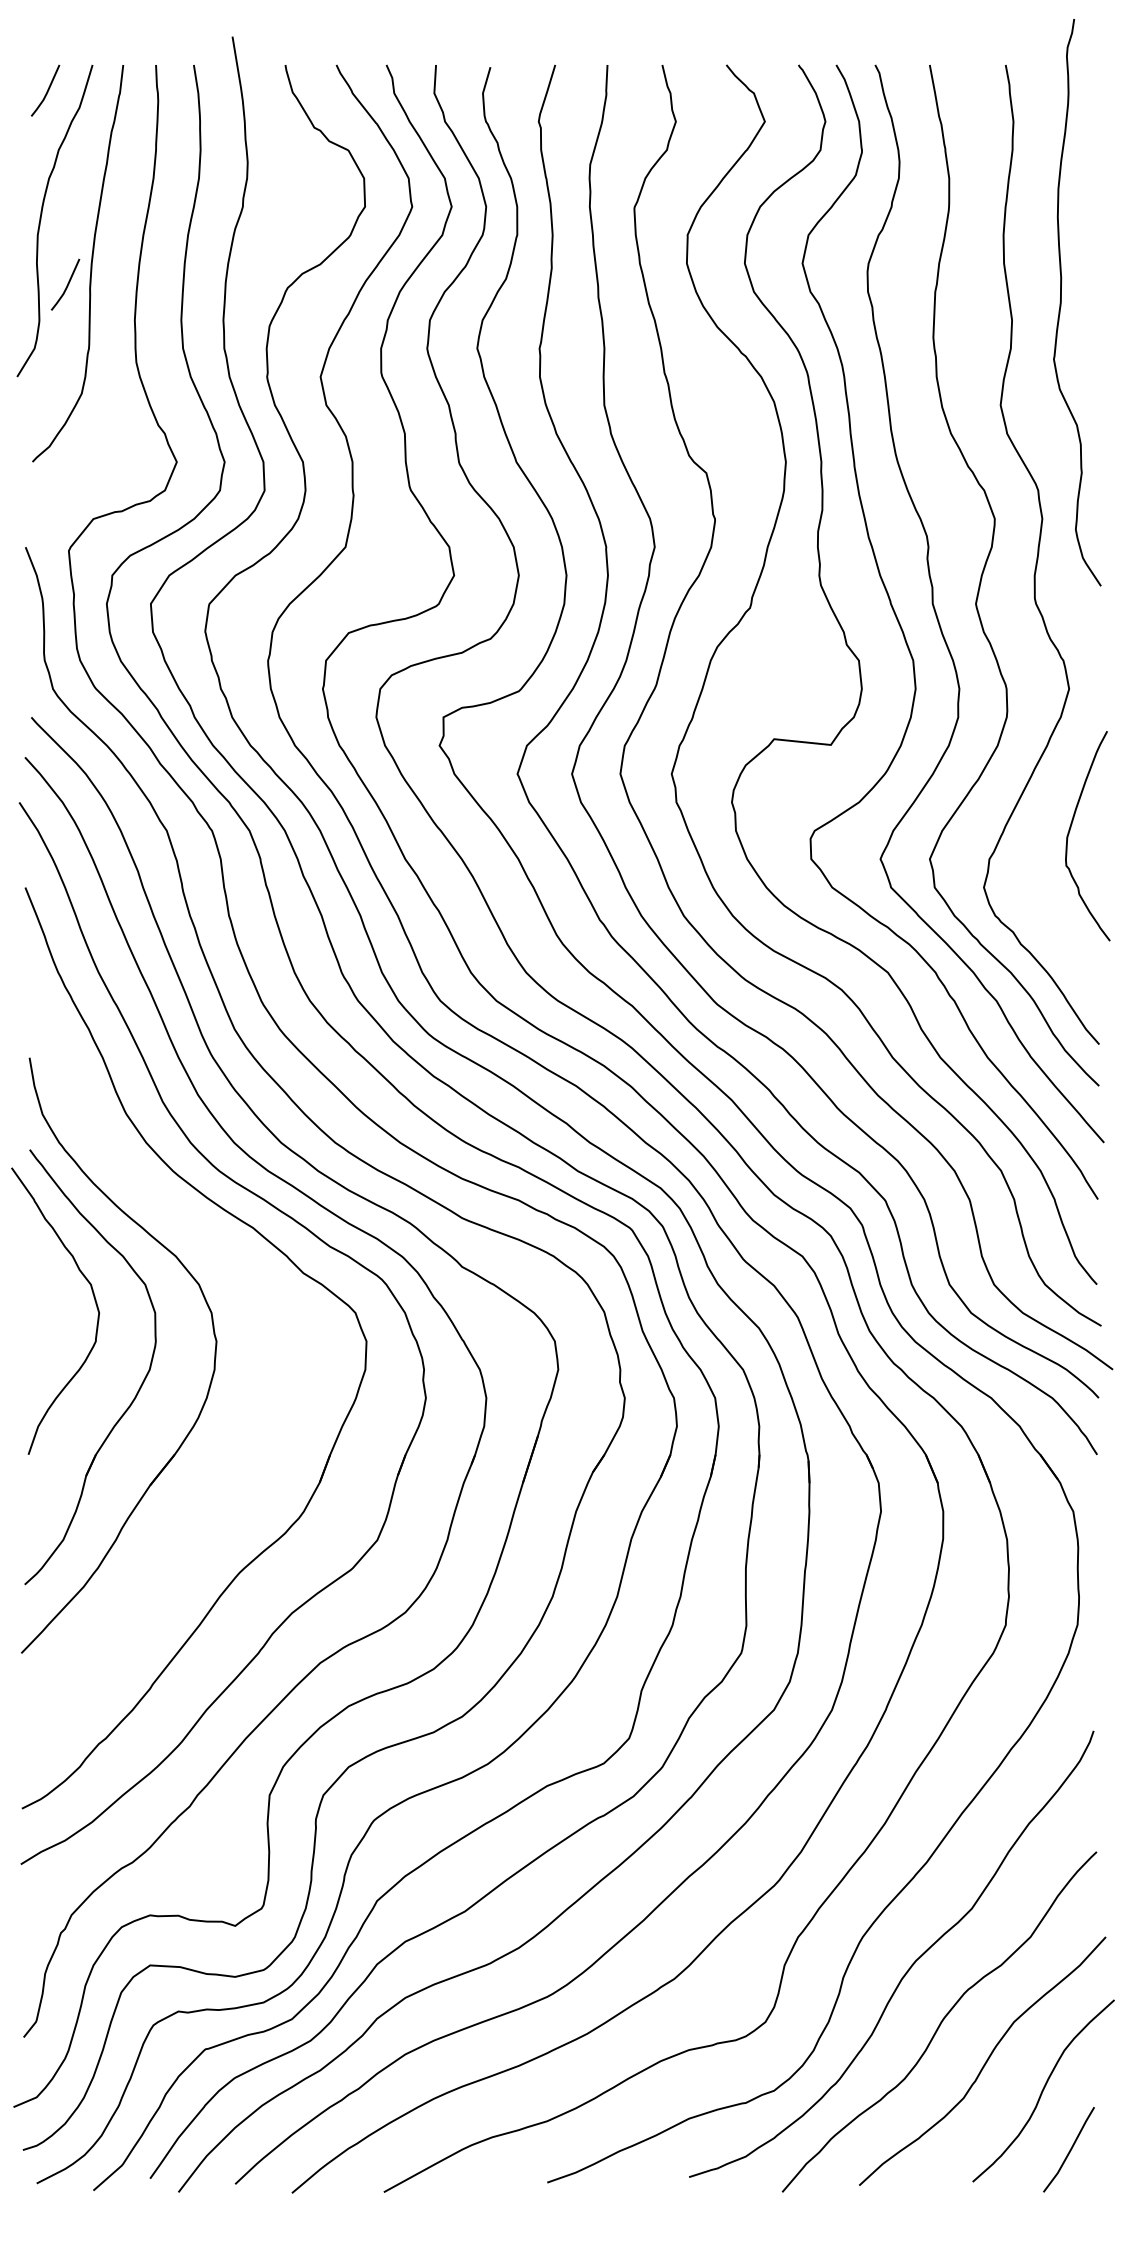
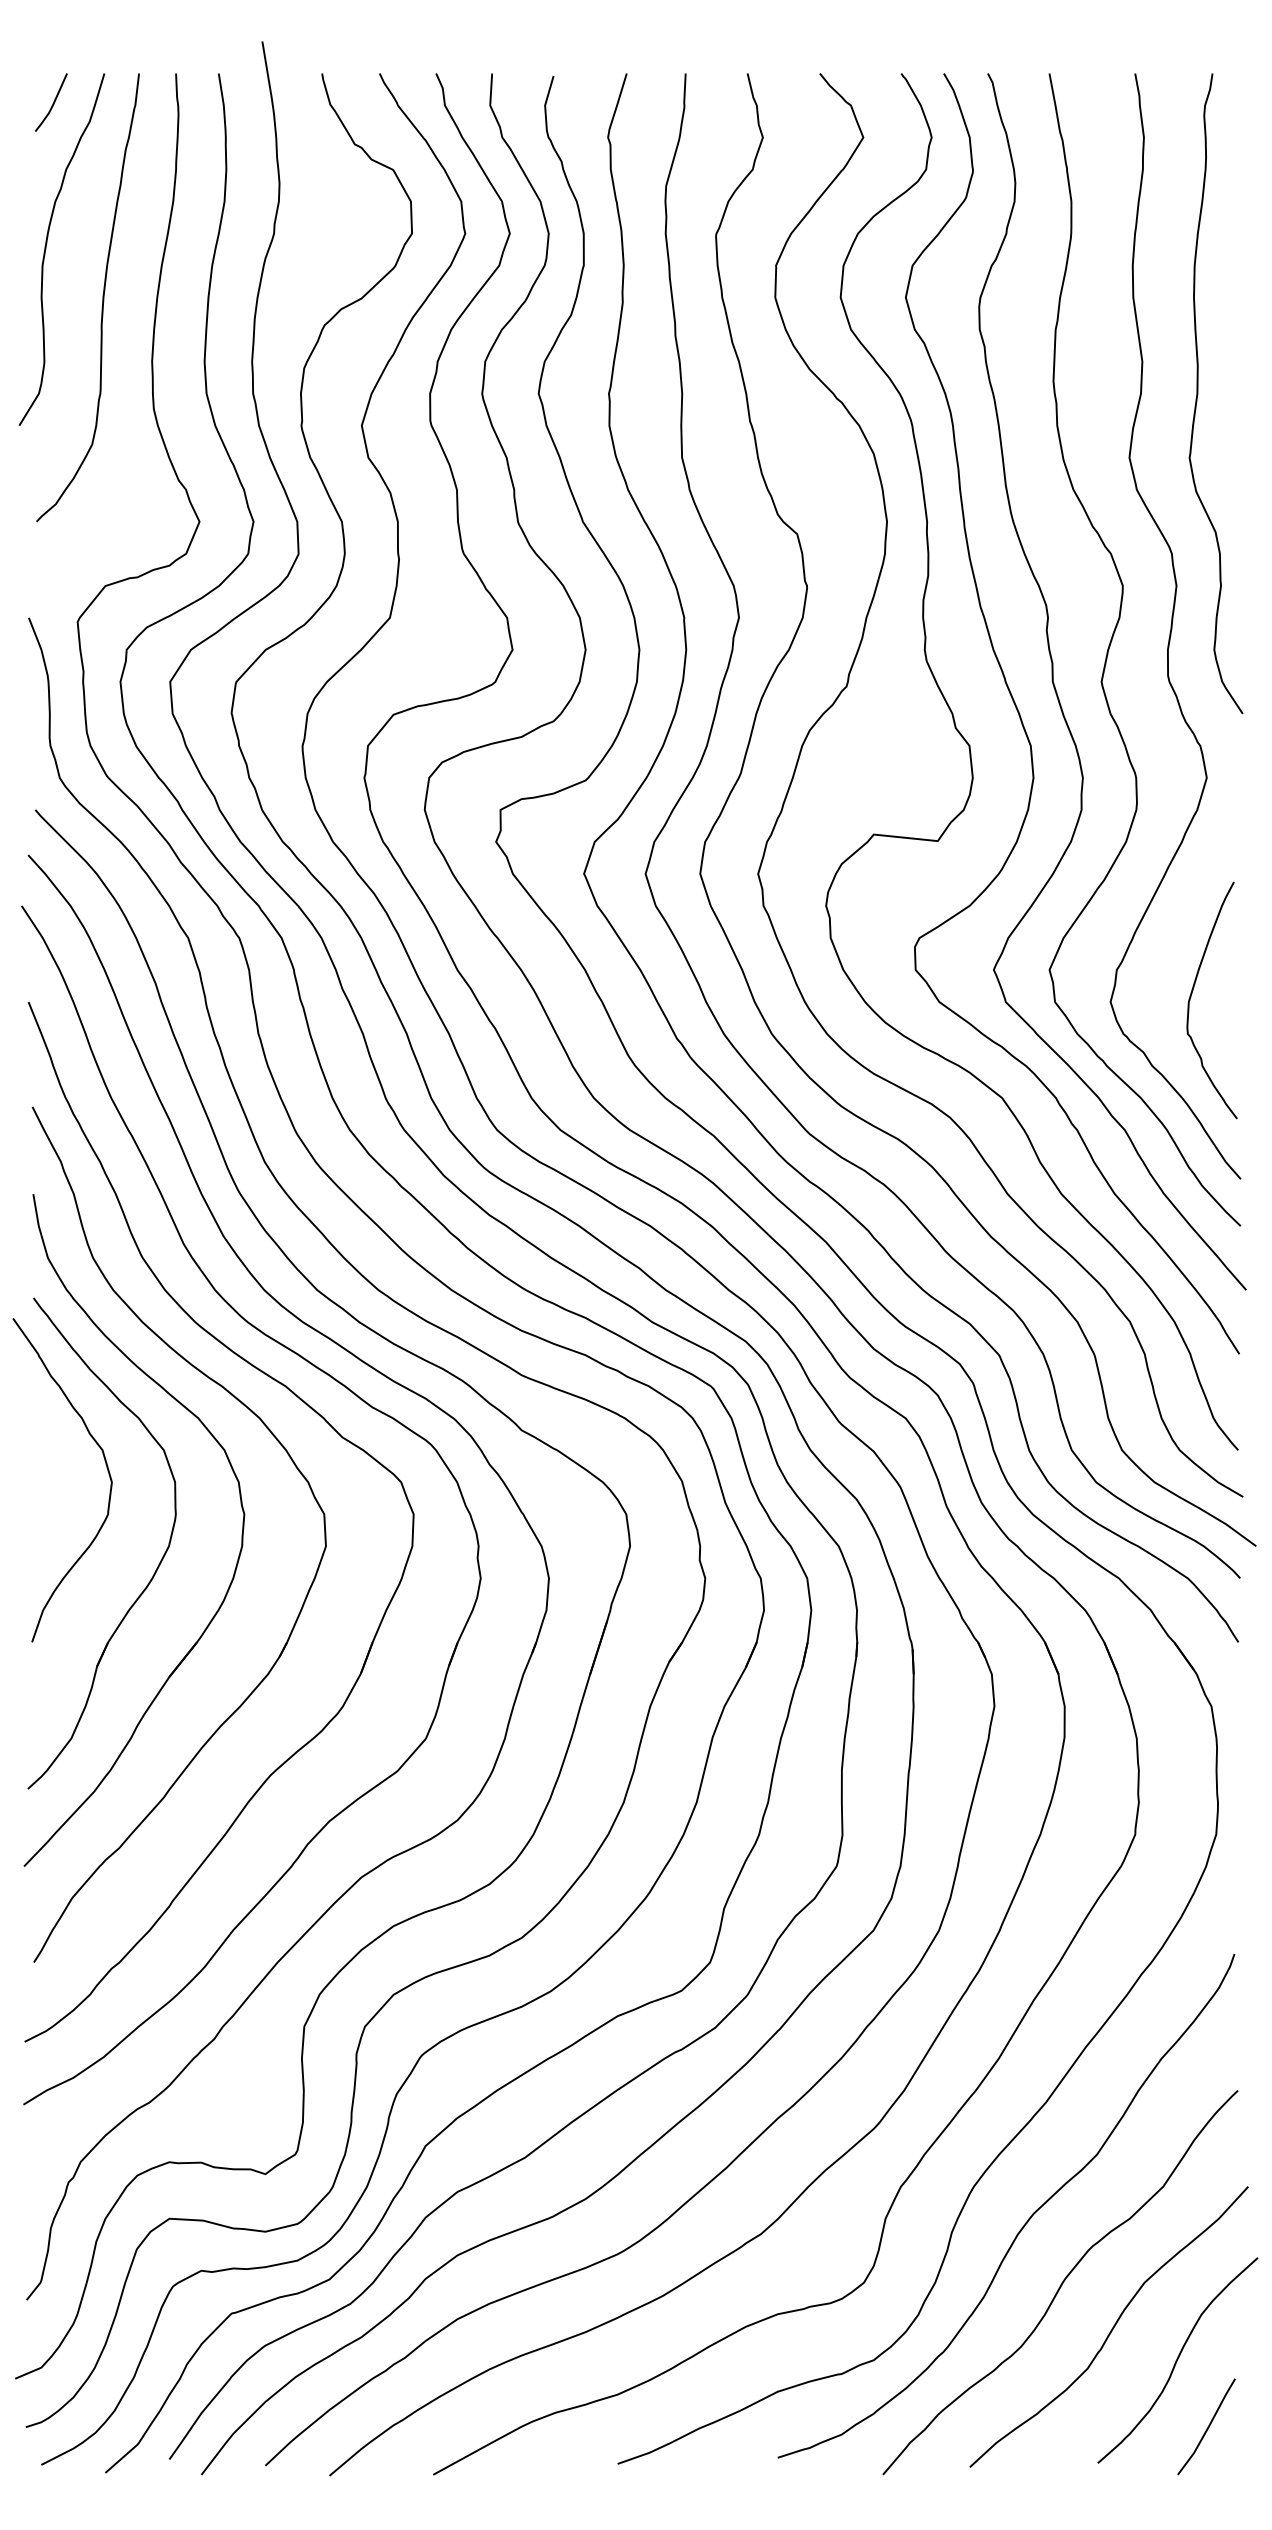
line: (66, 285) -> (74, 322), removed
curve: (1061, 302) -> (1198, 393), moved
curve: (1070, 831) -> (1192, 995), moved
part: (259, 1296) -> (292, 1463), added

